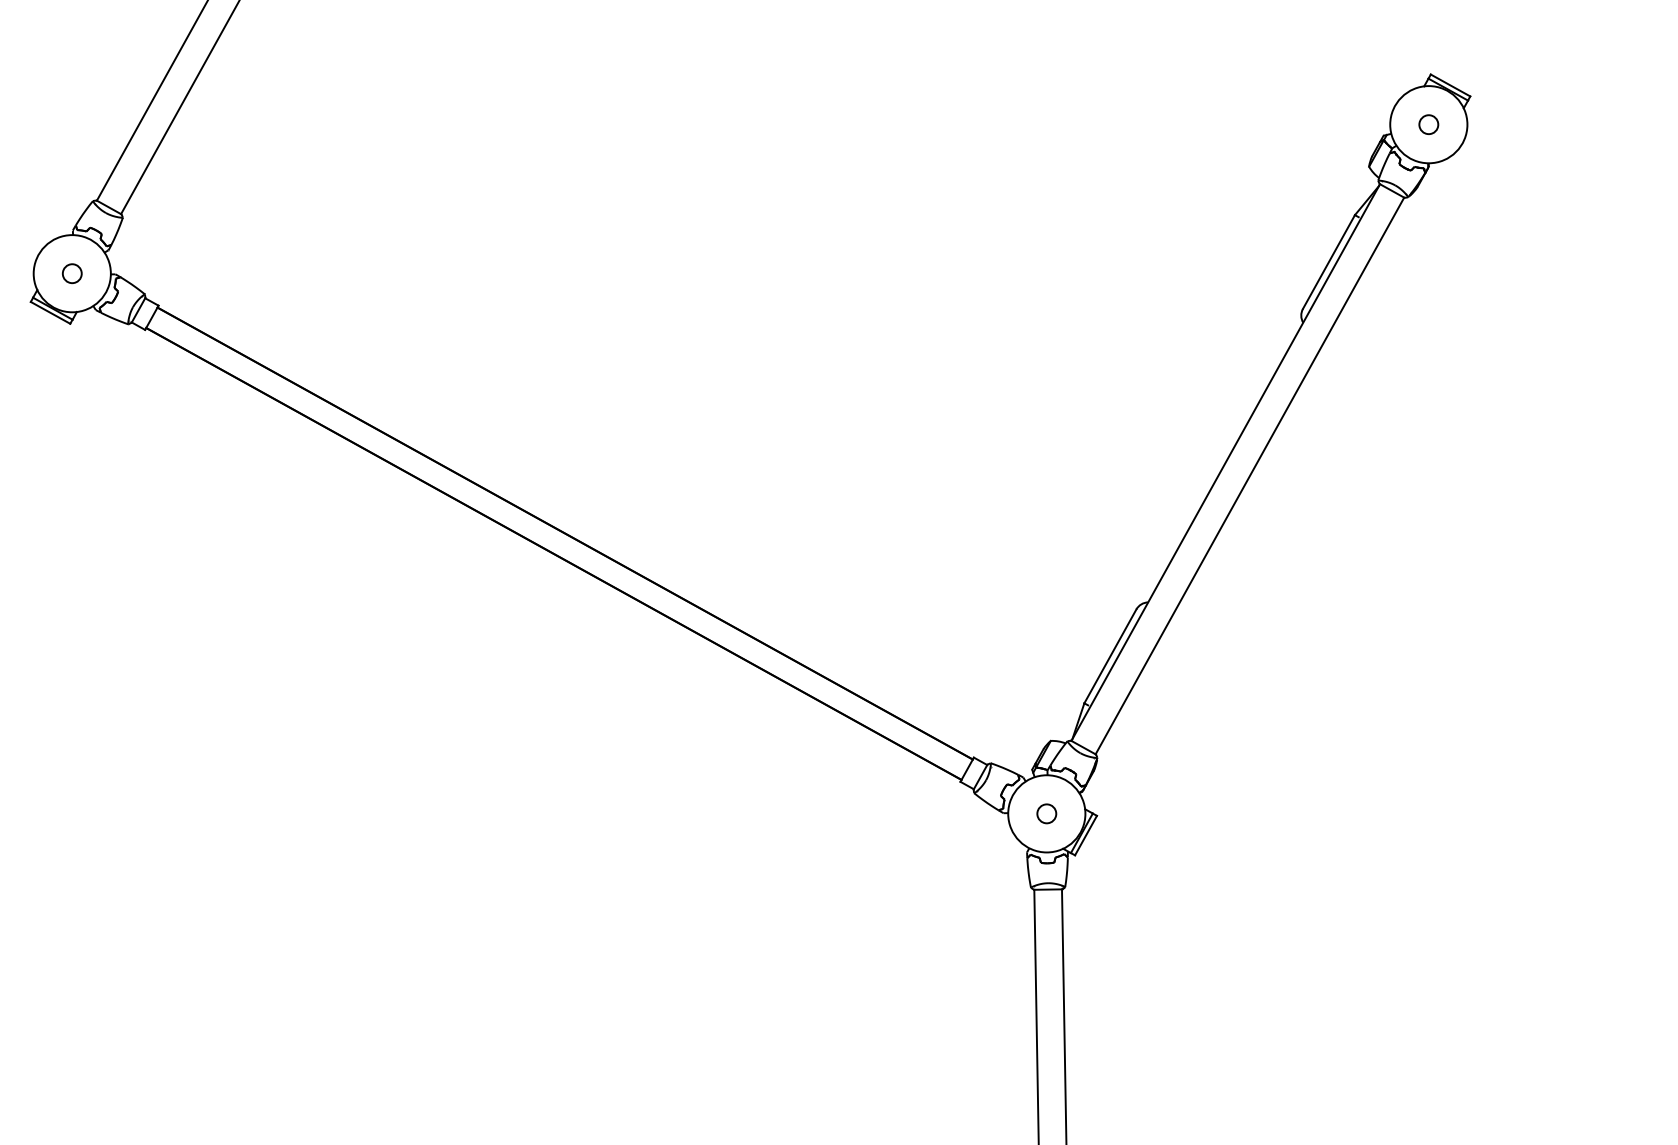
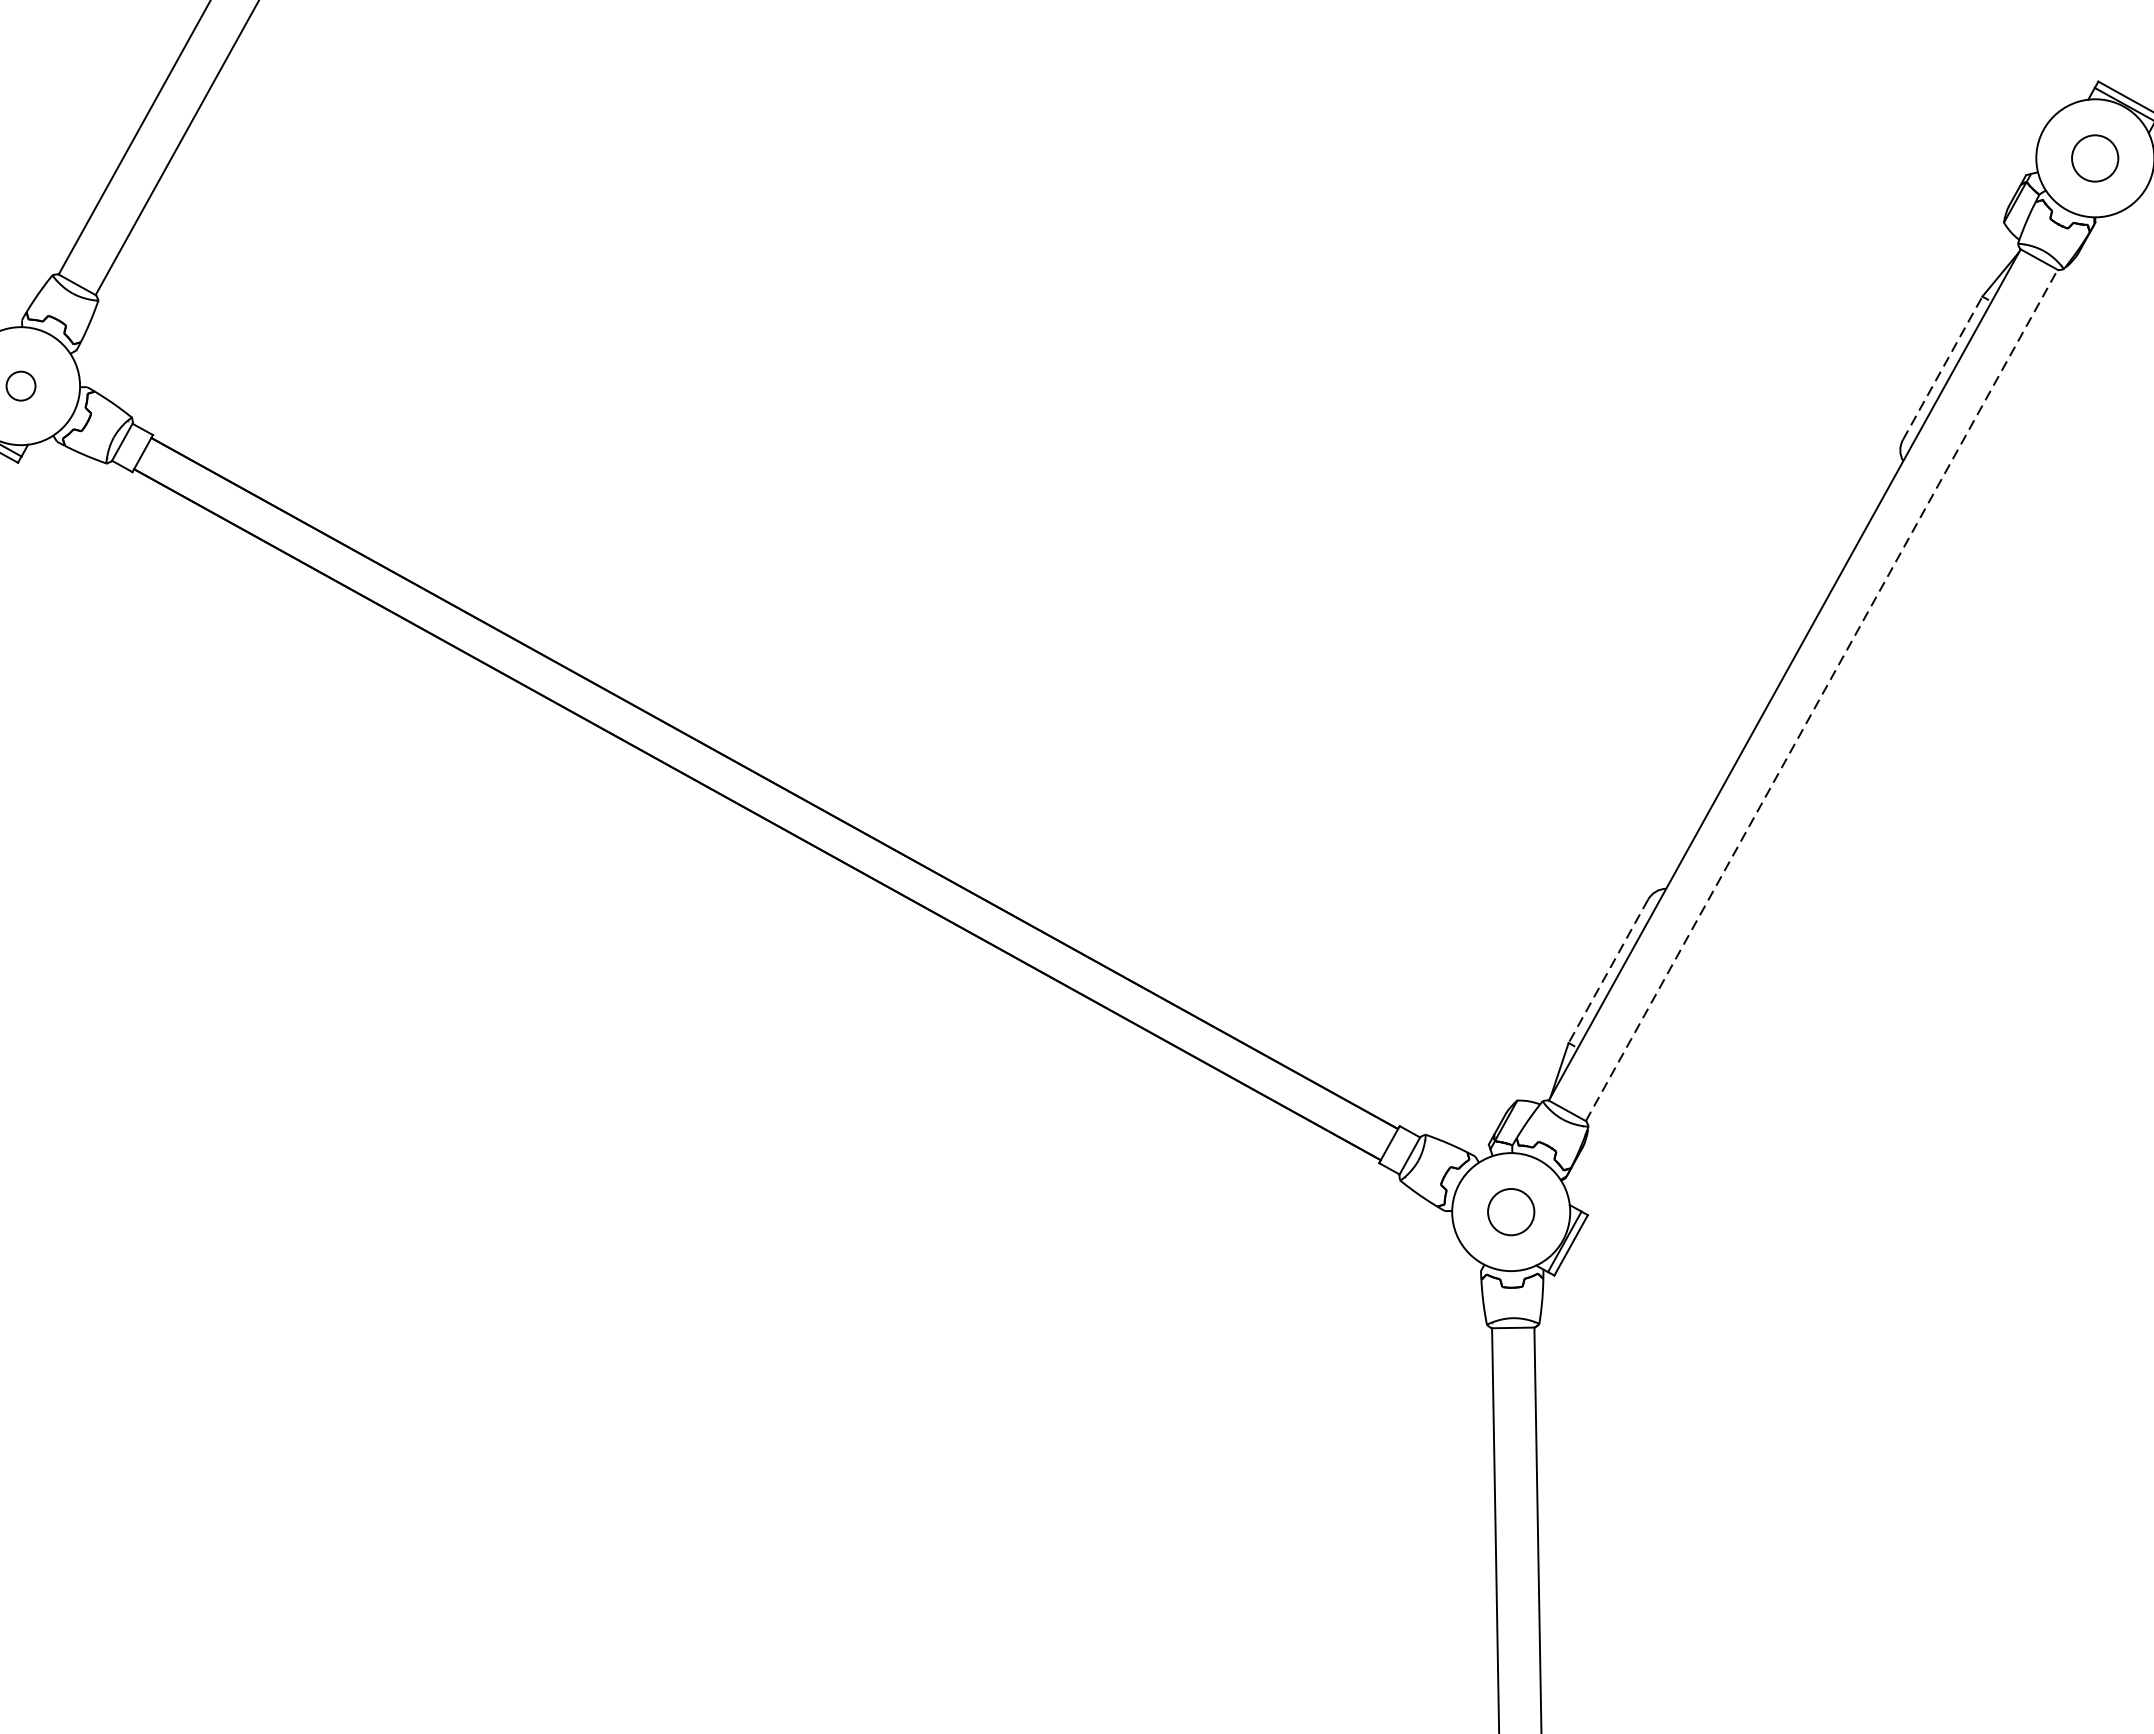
circle: (1428, 124) -> (2094, 158), size x1.6
line: (1328, 262) -> (1941, 369), solid -> dashed
line: (1250, 475) -> (1822, 694), solid -> dashed
line: (1110, 656) -> (1608, 971), solid -> dashed
circle: (1046, 813) -> (1510, 1211), size x1.6

